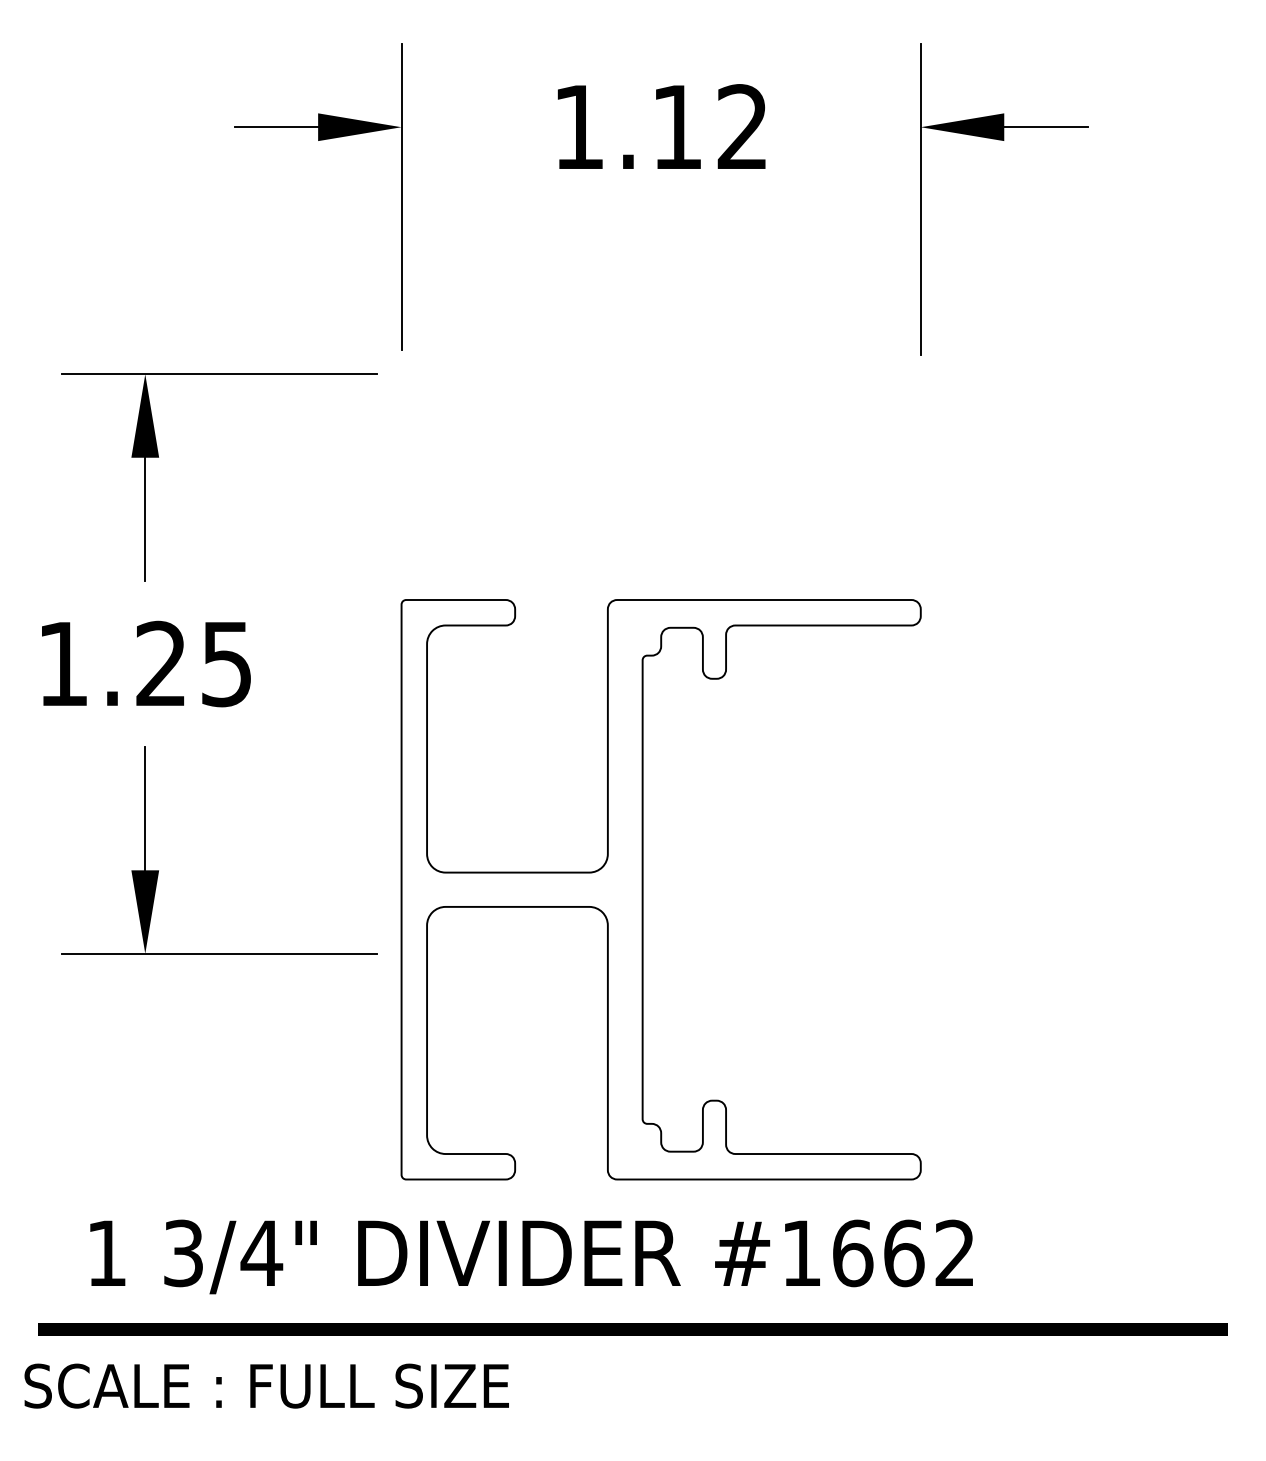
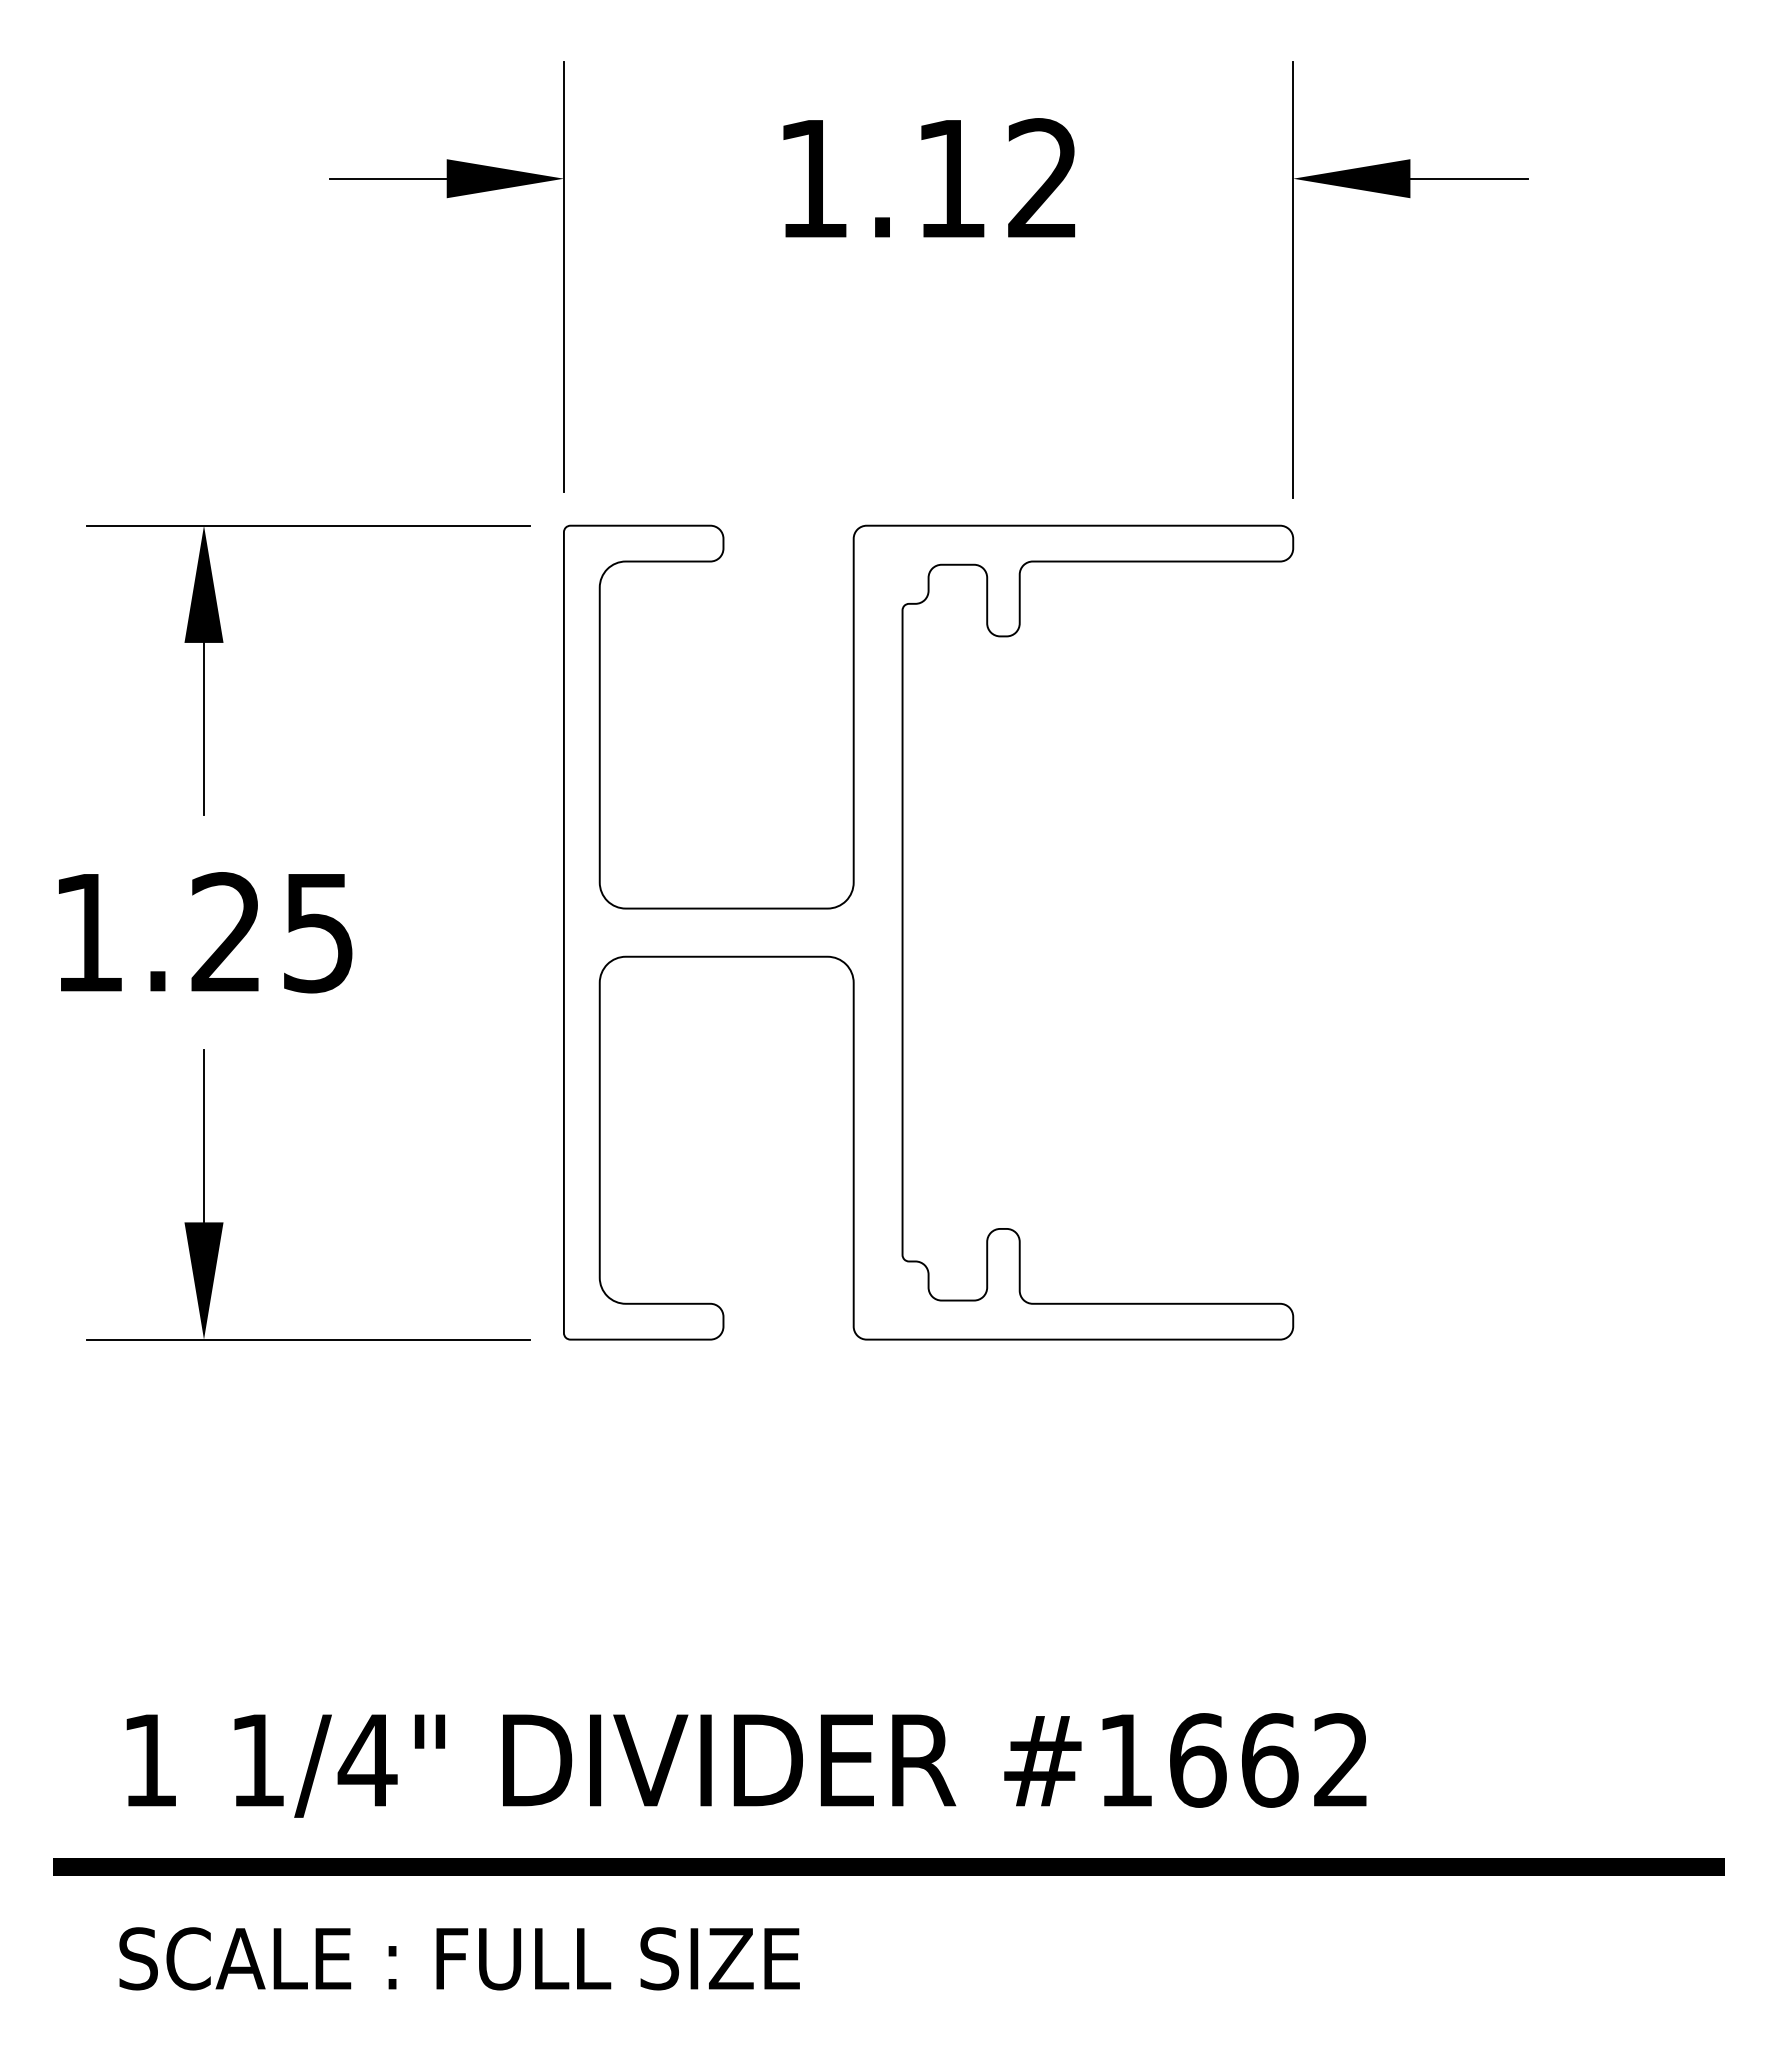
part: (643, 889) -> (903, 932), moved
text: (183, 1253) -> (257, 1760), 3/4" -> 1/4"
text: (266, 1385) -> (459, 1958), moved

